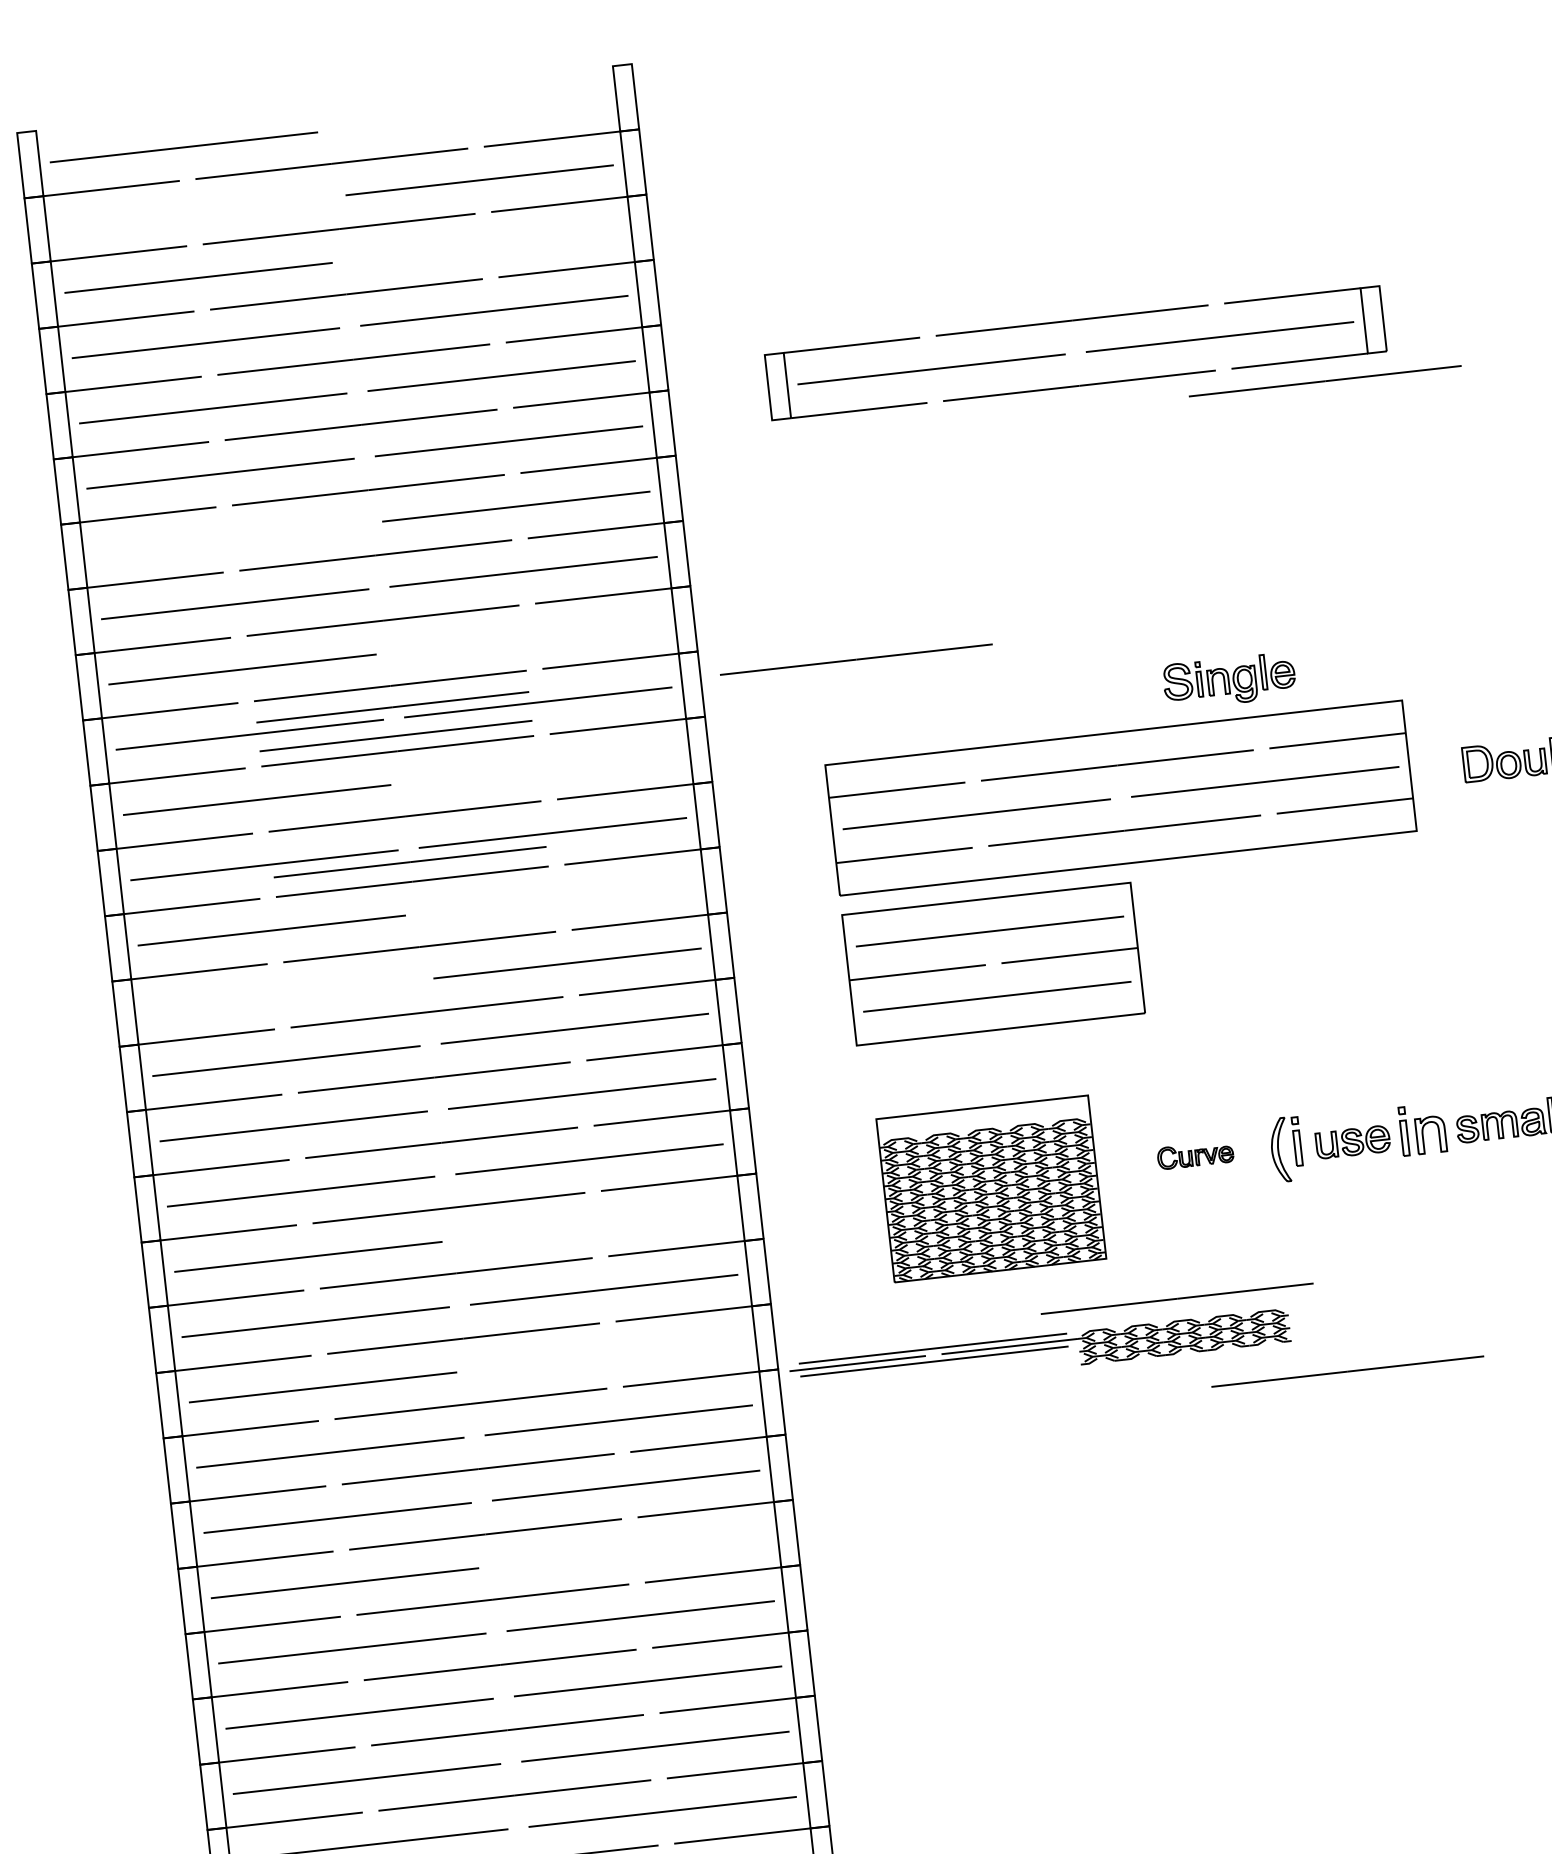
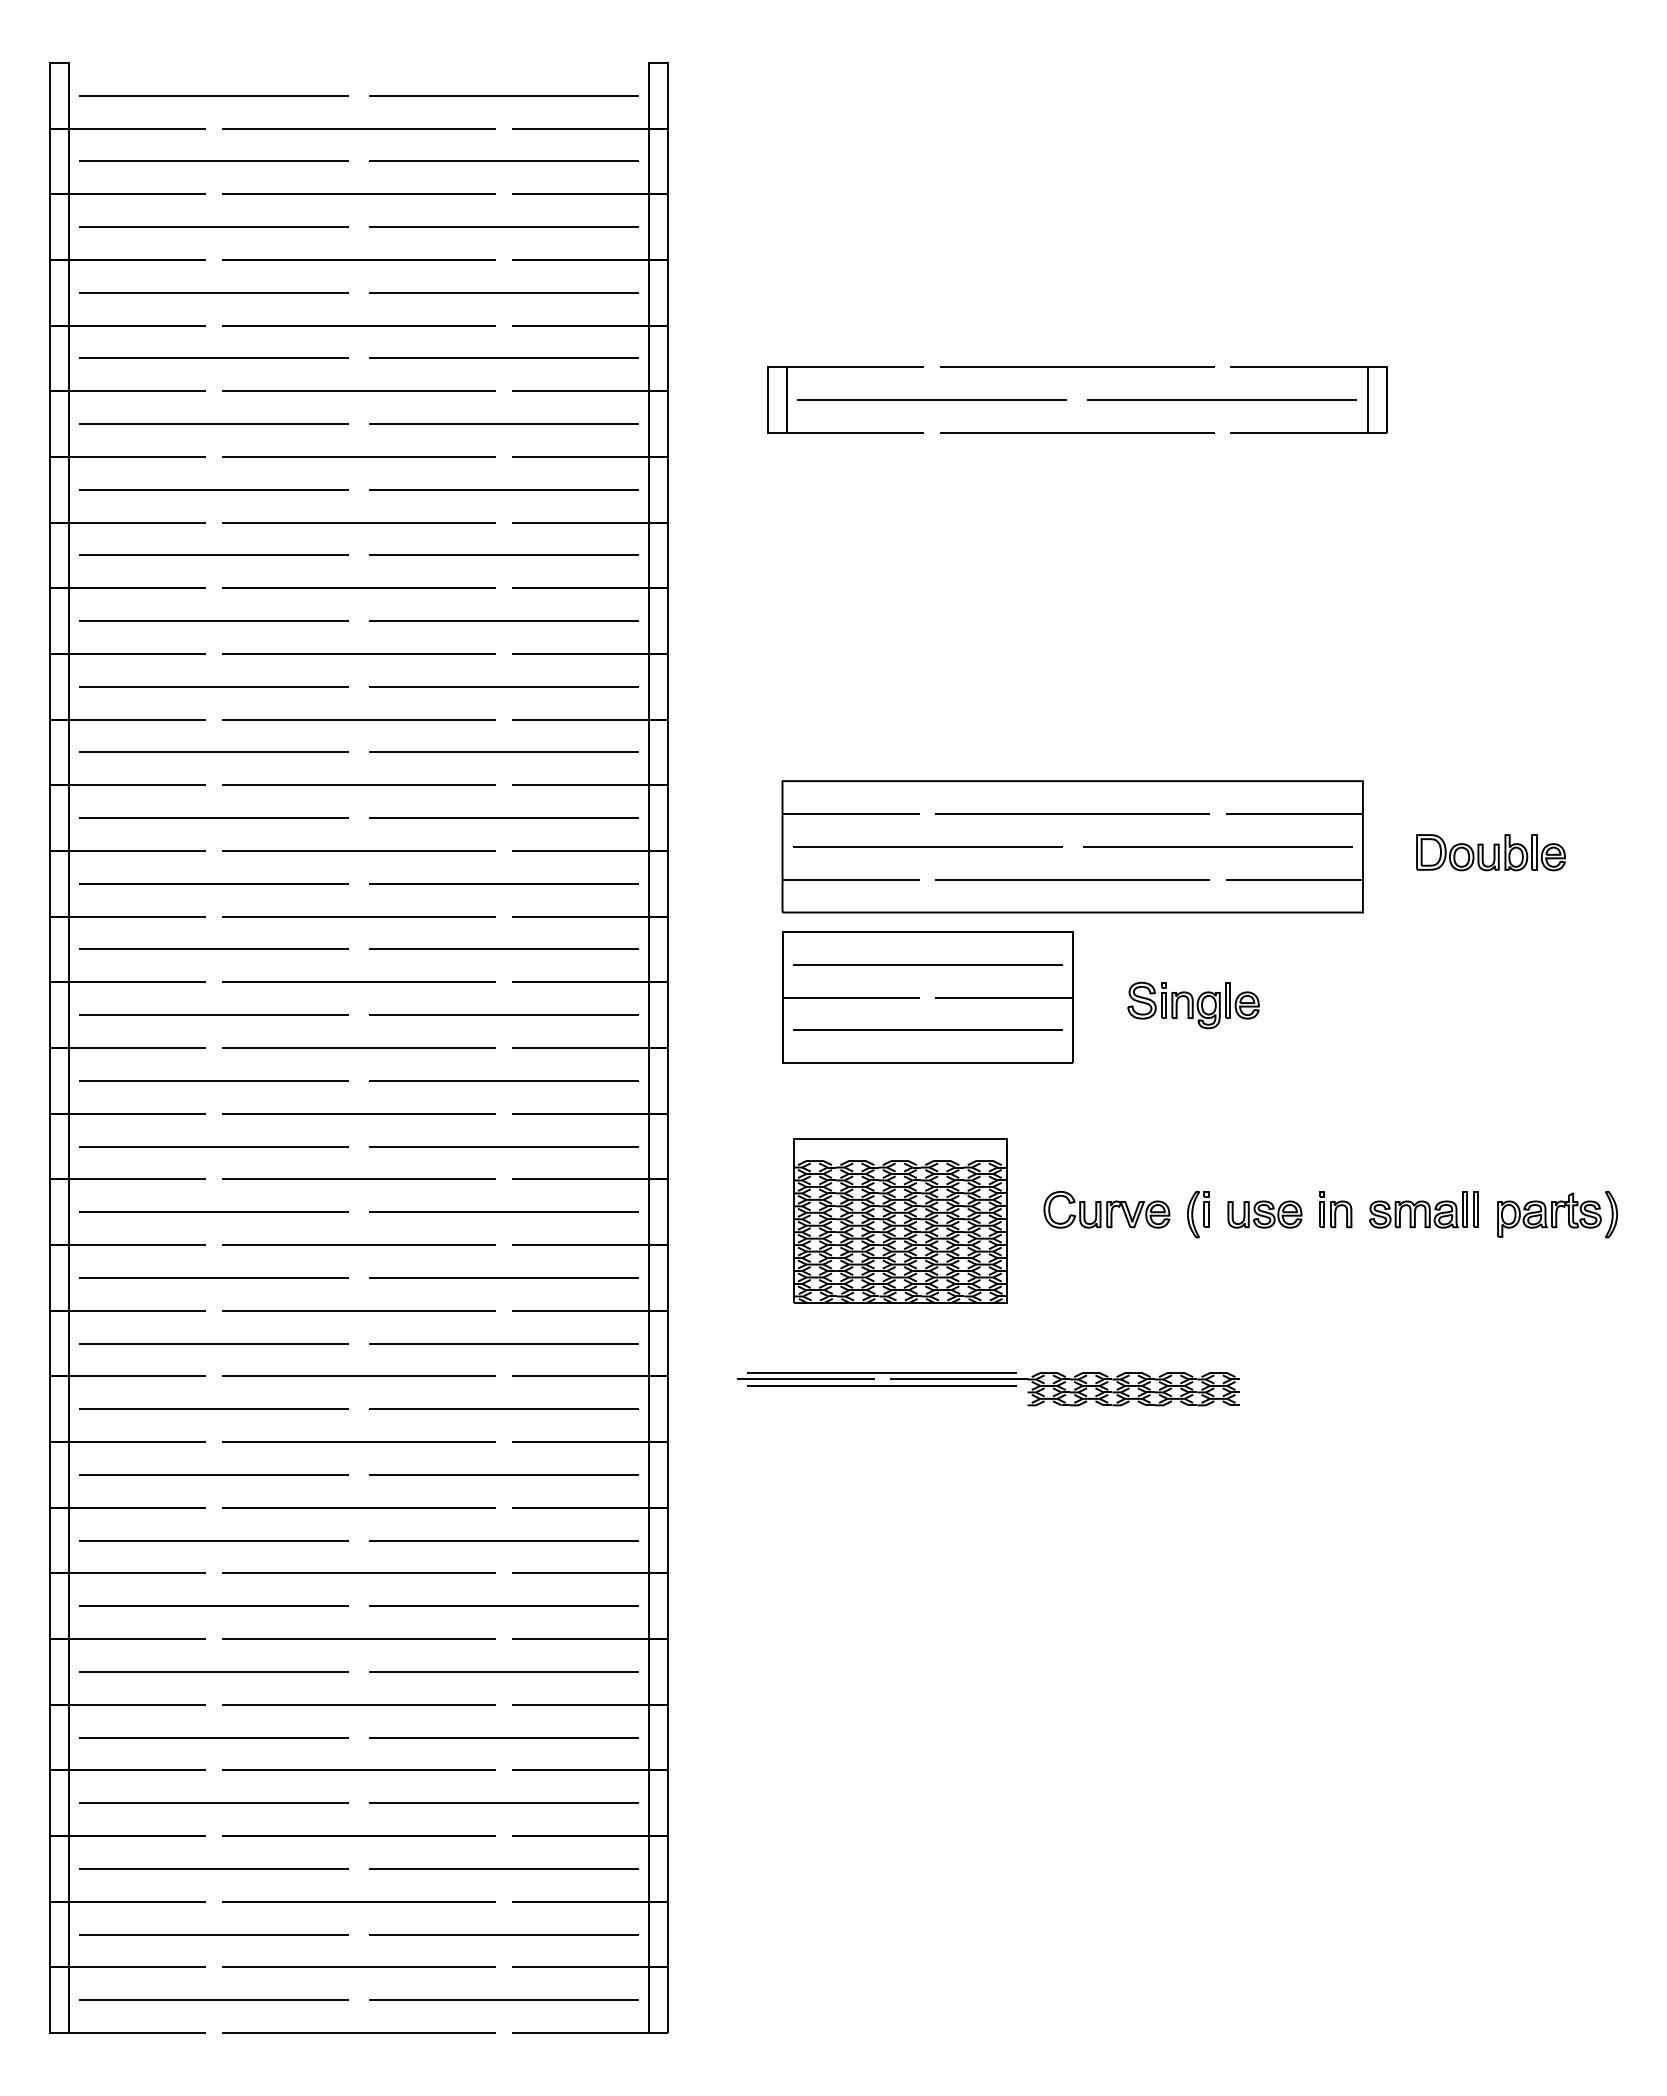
line: (471, 114) -> (503, 95), added
line: (190, 211) -> (213, 160), added
line: (486, 245) -> (503, 226), added
line: (1324, 380) -> (1321, 454), removed
line: (227, 538) -> (213, 489), added
line: (530, 636) -> (503, 620), added
line: (855, 659) -> (824, 679), removed
part: (1229, 680) -> (1193, 1005), moved
line: (392, 706) -> (358, 674), removed
line: (395, 735) -> (358, 703), removed
line: (544, 766) -> (503, 751), added
line: (409, 861) -> (358, 830), removed
line: (559, 898) -> (503, 883), added
line: (278, 994) -> (213, 948), added
part: (1422, 1129) -> (1335, 1209), size x0.71
part: (1287, 1149) -> (1198, 1214), size x0.71
part: (1195, 1154) -> (1106, 1209), size x1.67
line: (596, 1223) -> (503, 1211), added
line: (1176, 1298) -> (1072, 1350), removed
part: (1040, 1353) -> (988, 1389), moved
line: (610, 1355) -> (503, 1343), added
line: (1347, 1371) -> (1233, 1441), removed
line: (632, 1550) -> (503, 1540), added

